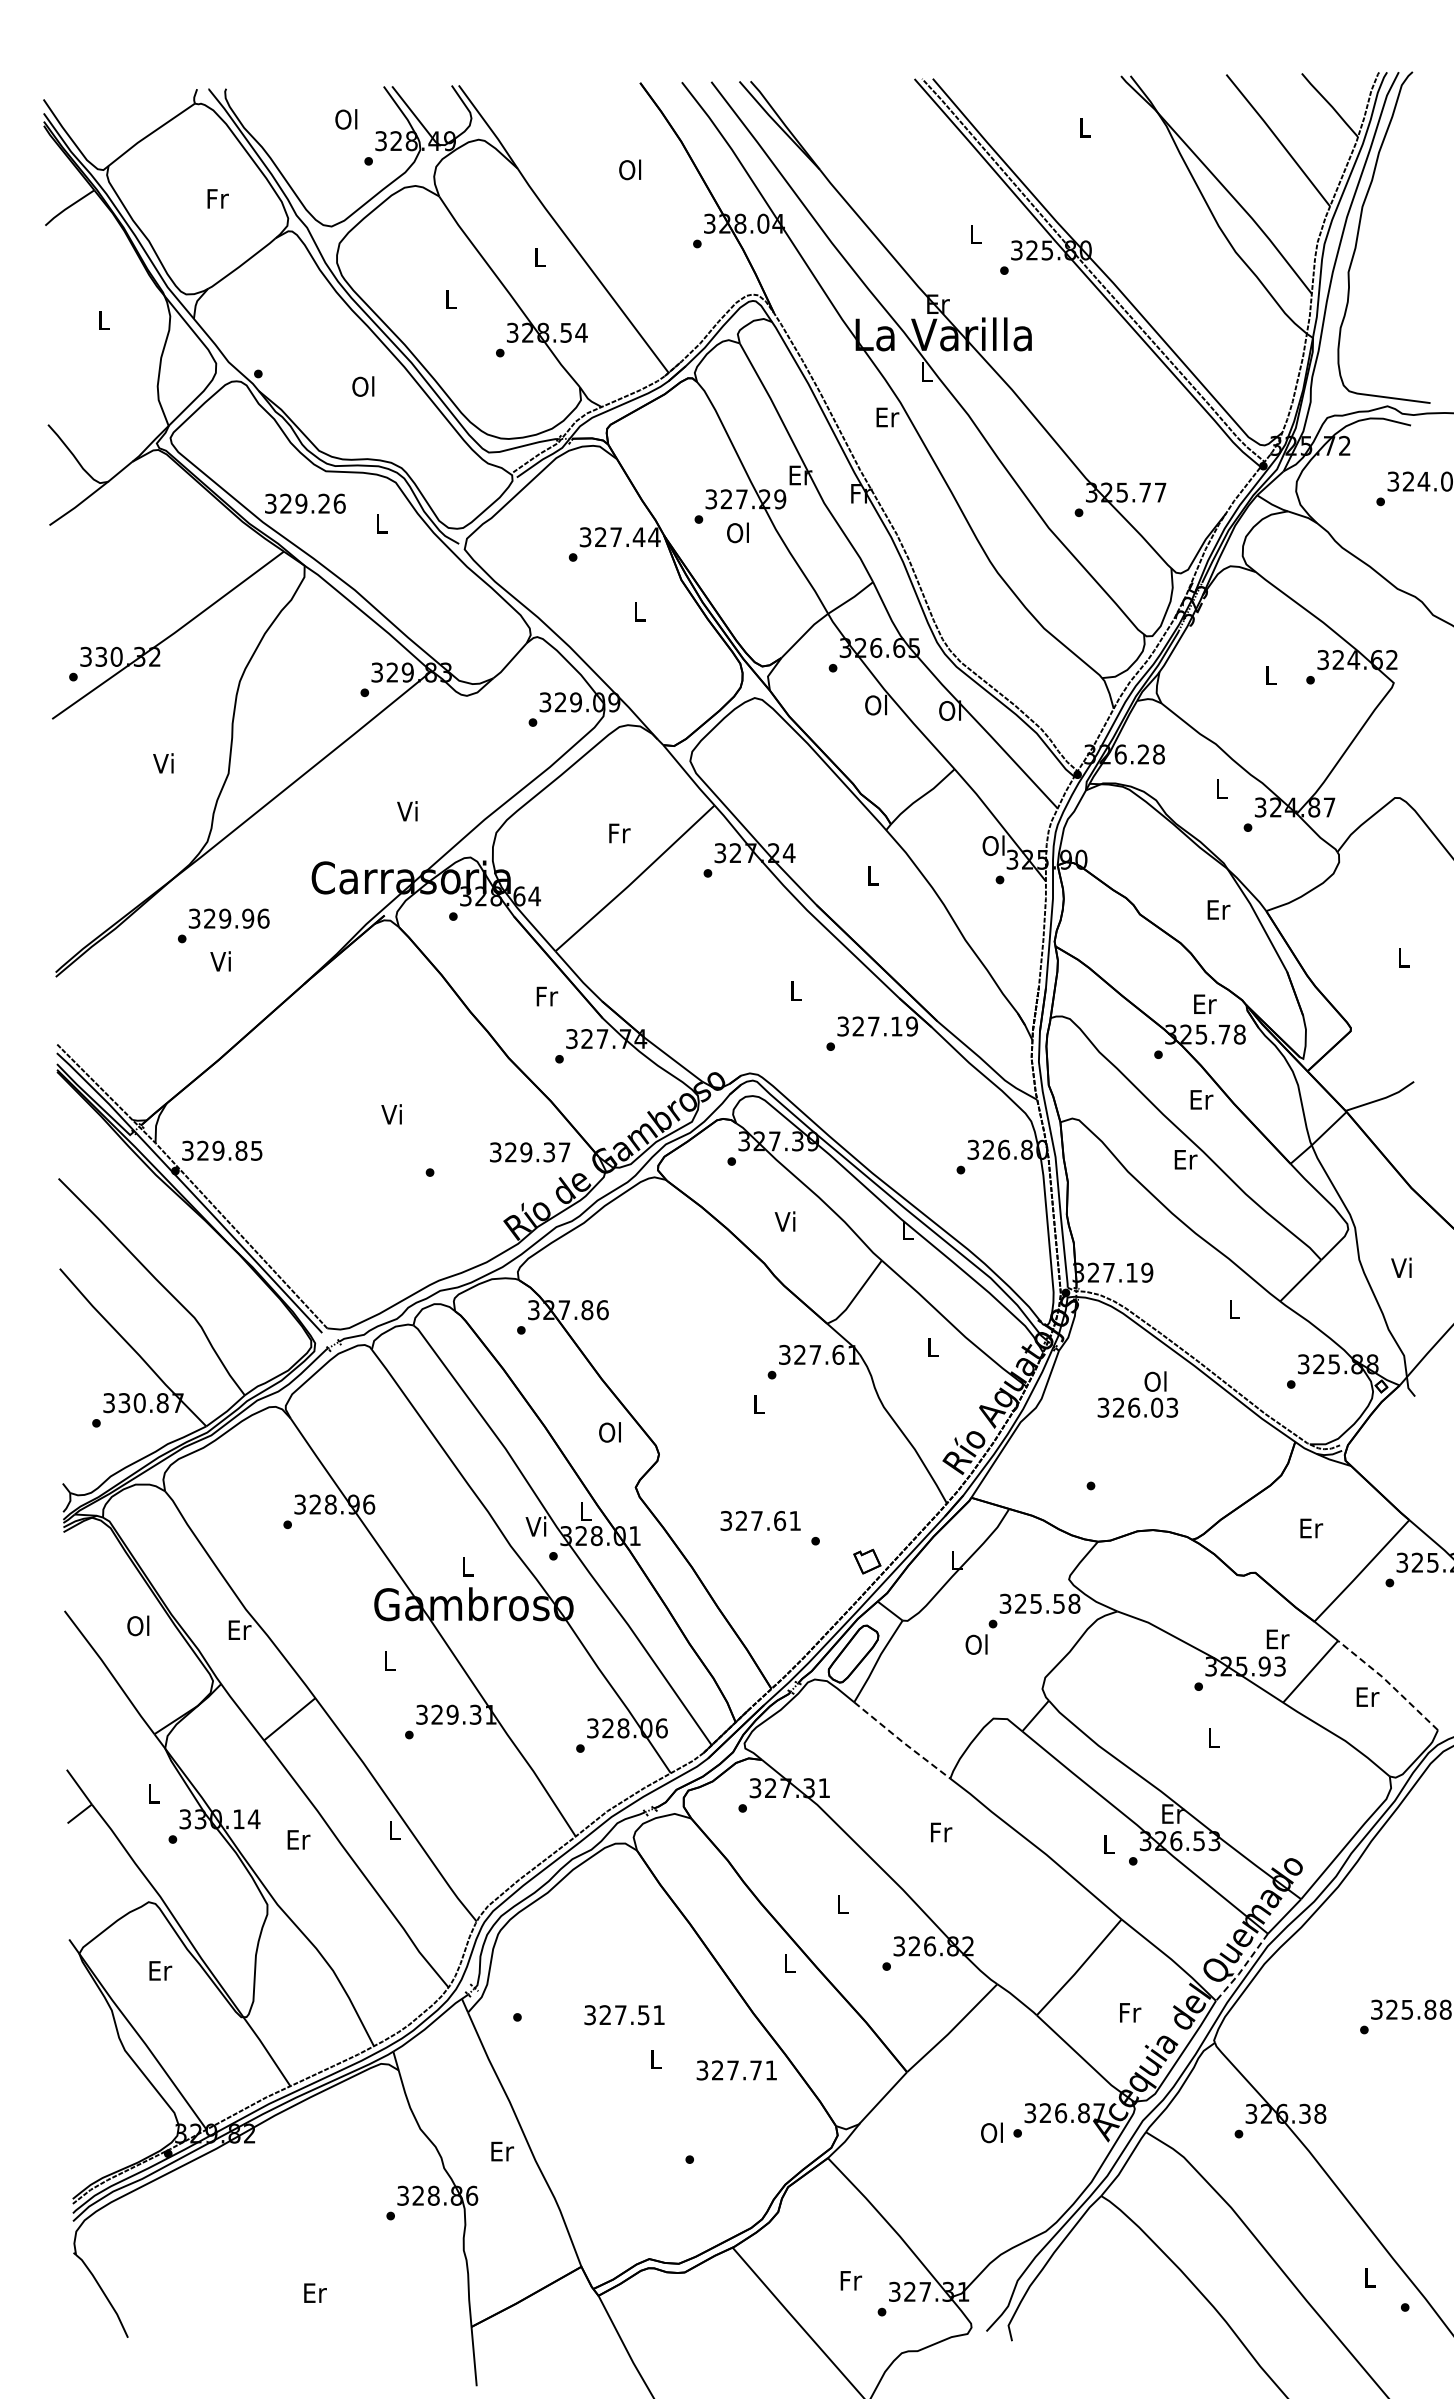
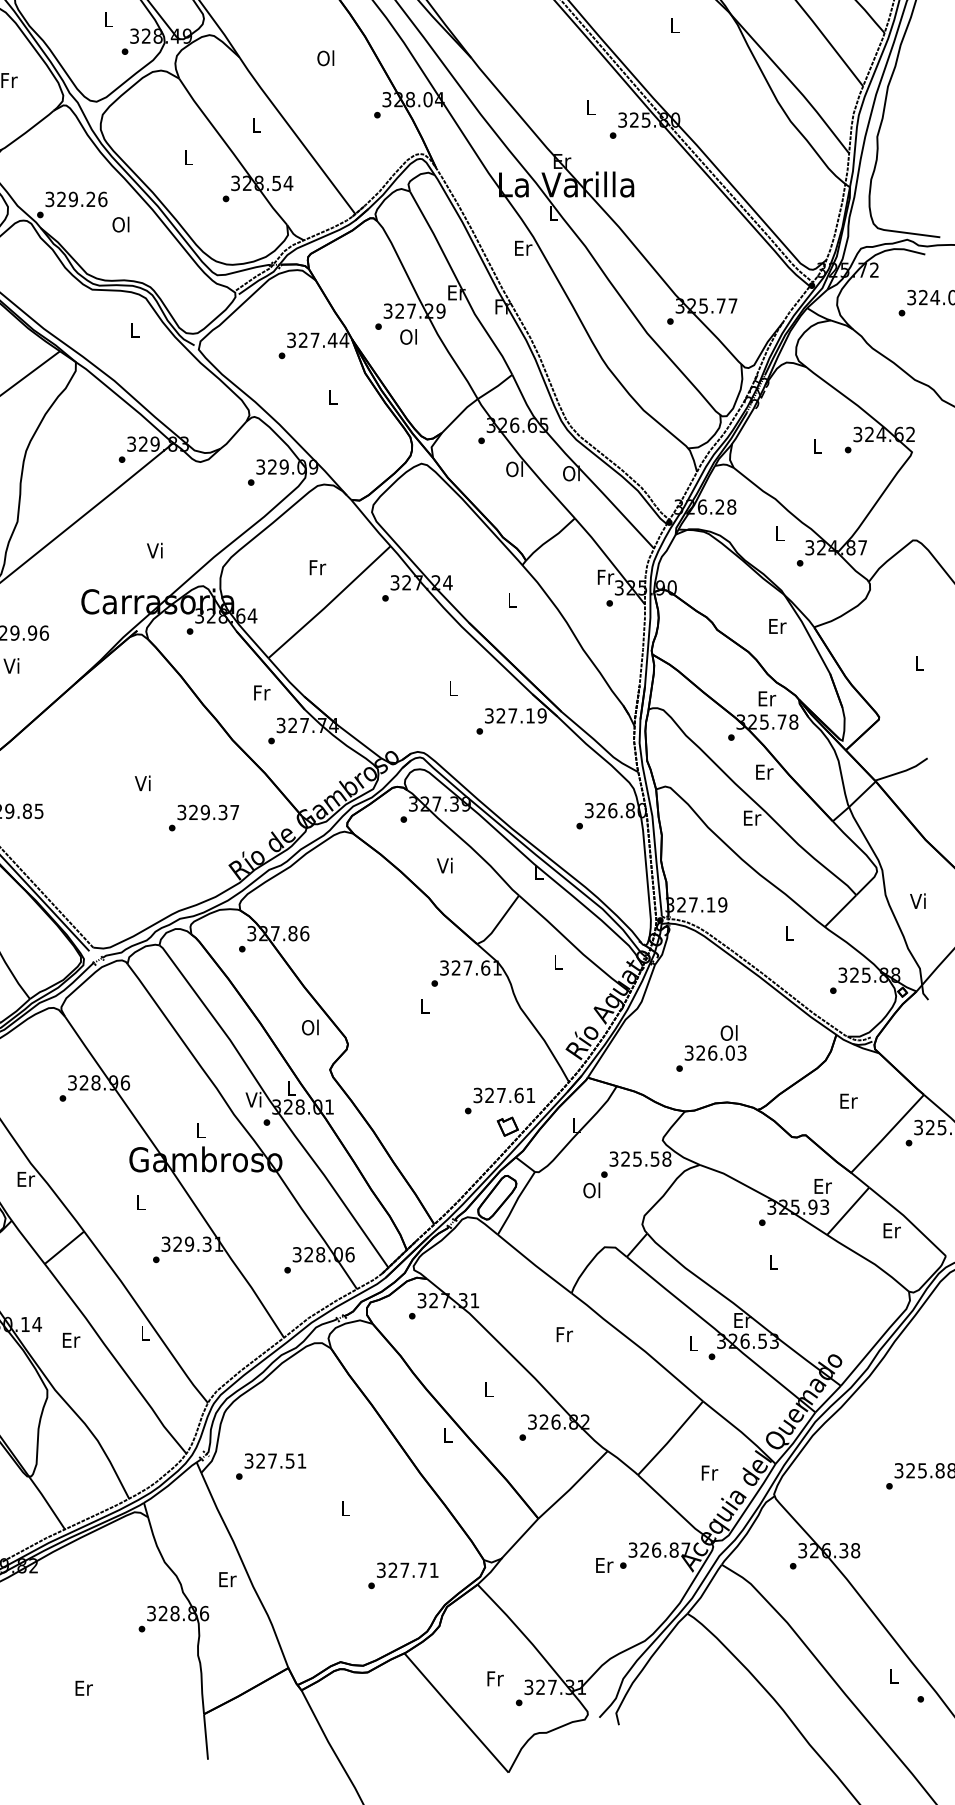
text: (346, 119) -> (108, 19), Ol -> L
text: (305, 503) -> (76, 199), moved
text: (993, 845) -> (604, 576), Ol -> Fr
text: (530, 1152) -> (208, 812), moved
text: (1137, 1394) -> (715, 1042), moved
text: (760, 1520) -> (504, 1095), moved
line: (1389, 1683) -> (908, 1220), dashed -> solid
line: (902, 1741) -> (534, 1264), dashed -> solid
line: (1242, 1968) -> (795, 1439), dashed -> solid
text: (624, 2015) -> (275, 1461), moved
text: (736, 2070) -> (407, 1570), moved
text: (992, 2132) -> (603, 1564), Ol -> Er

